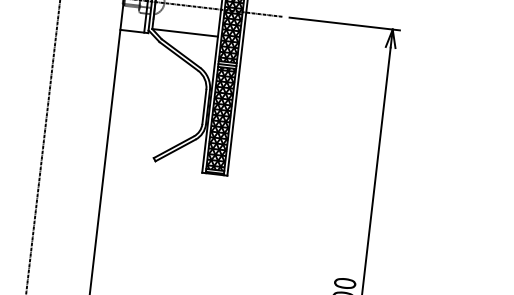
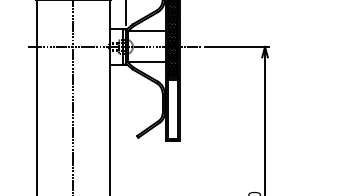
hatch: (220, 117) -> (172, 108), removed

